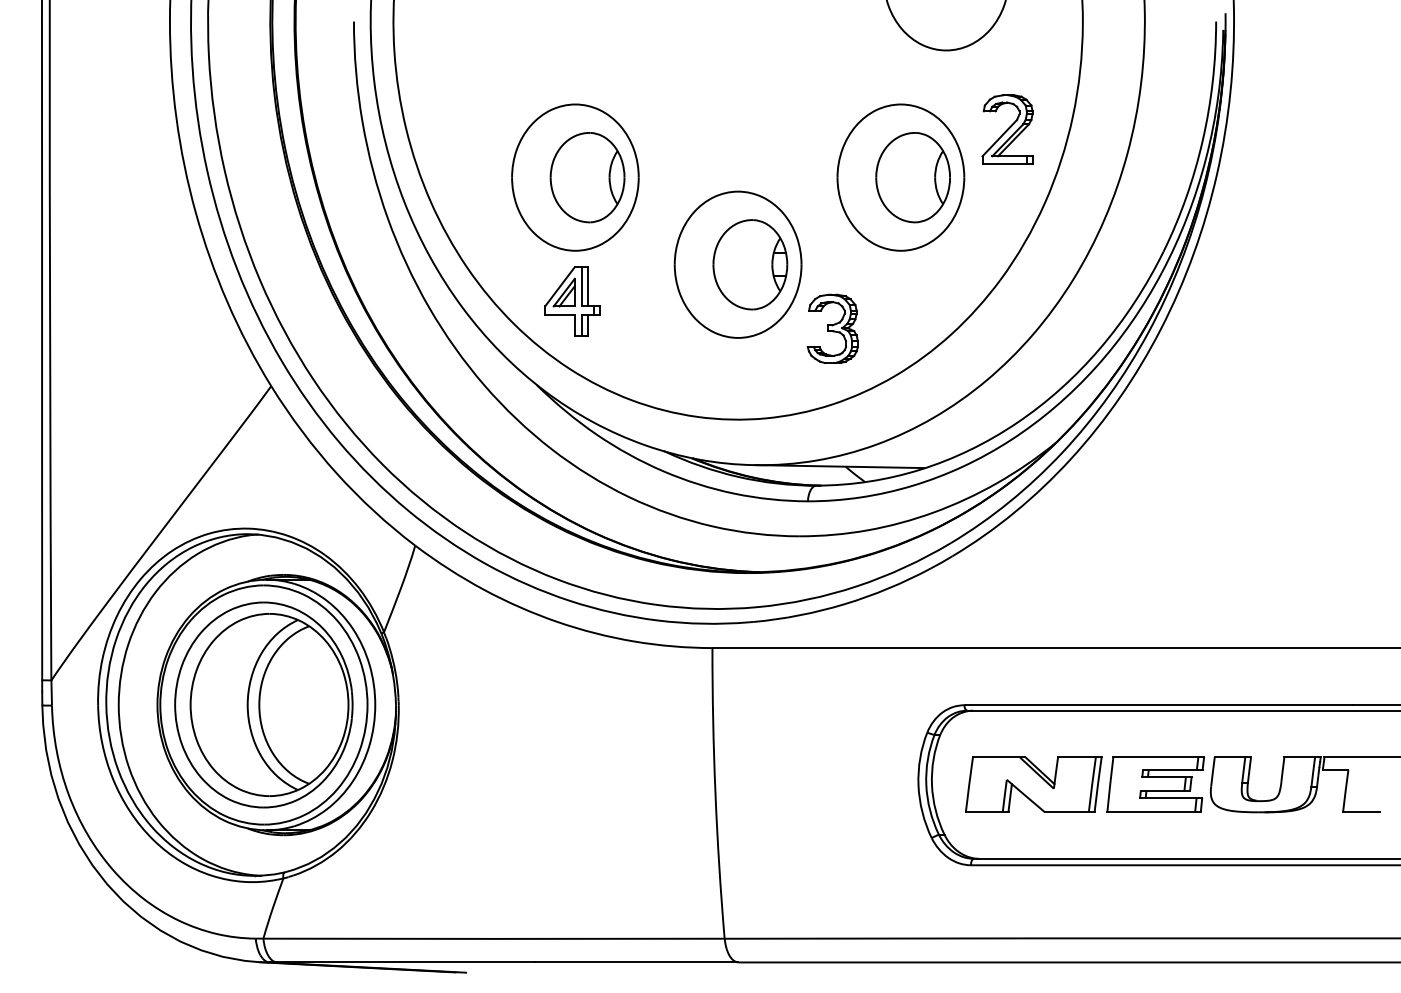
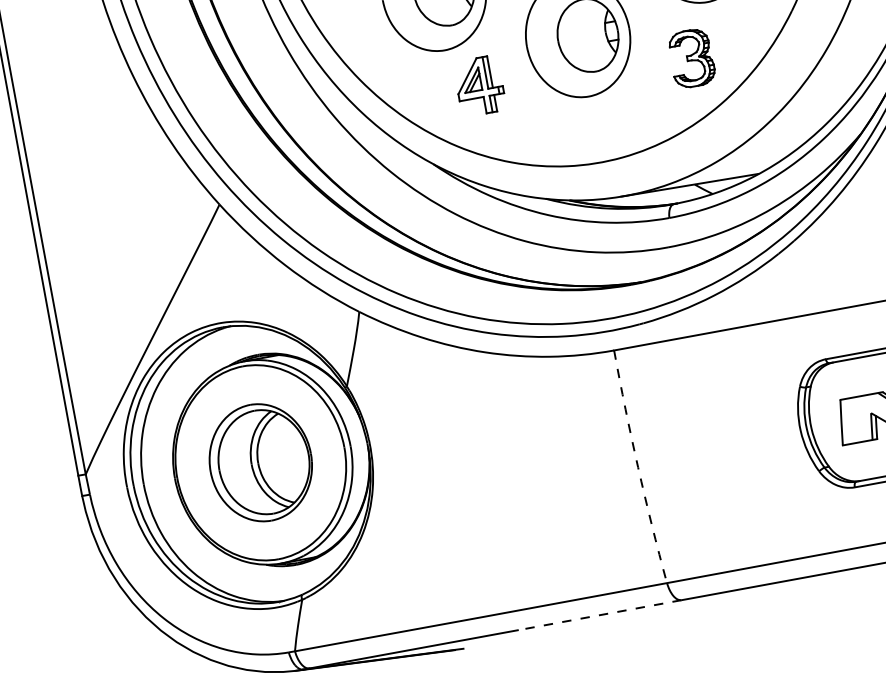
part: (572, 301) -> (479, 86), moved
part: (832, 328) -> (691, 58), moved
part: (263, 704) -> (260, 462), size x0.7
arc: (715, 793) -> (638, 467), solid -> dashed
line: (636, 962) -> (599, 615), solid -> dashed

